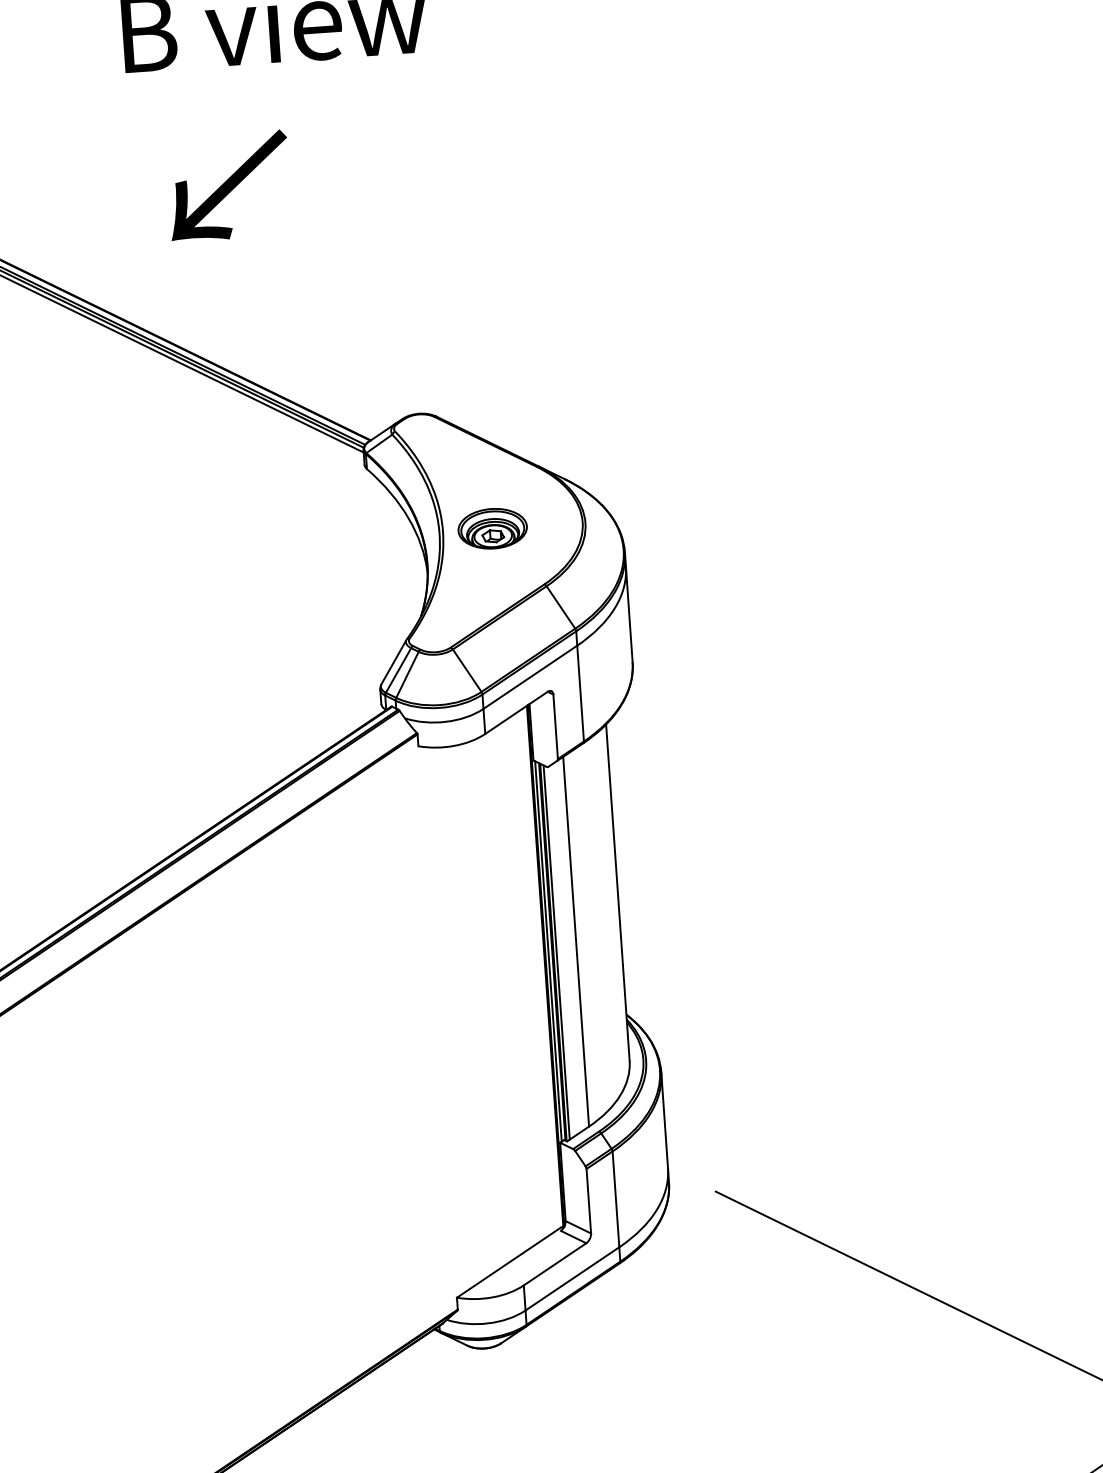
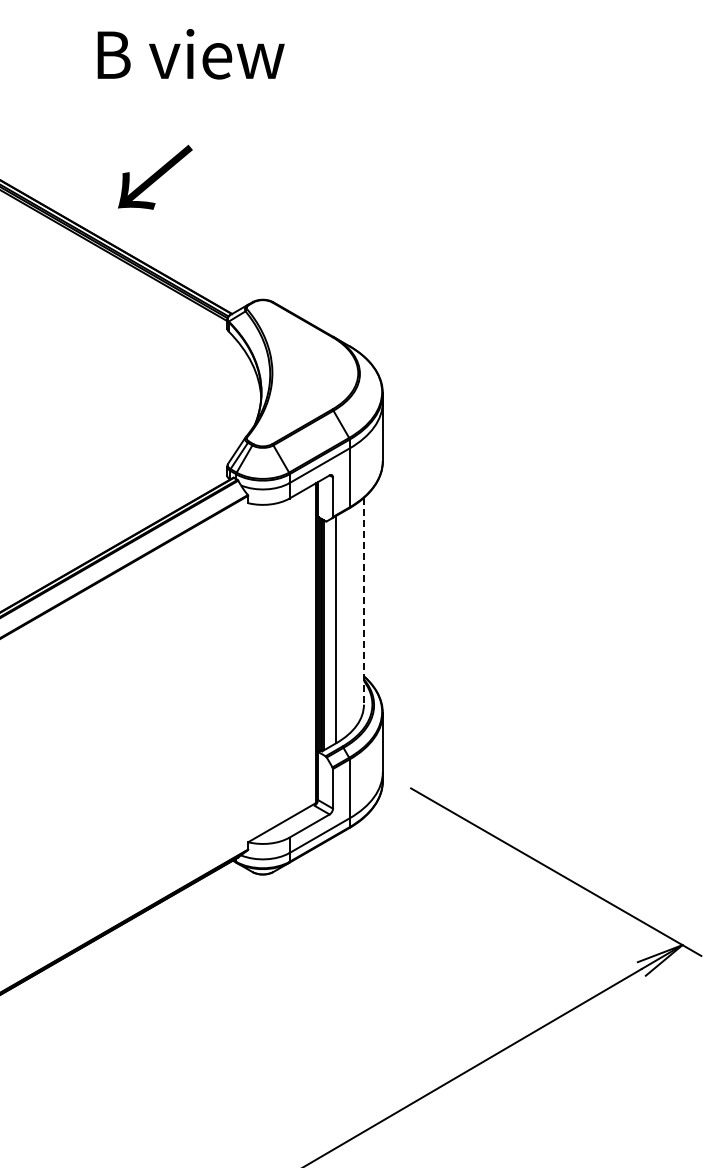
text: (229, 186) -> (155, 177), moved
part: (491, 529) -> (302, 373), removed
line: (617, 893) -> (363, 601), solid -> dashed

